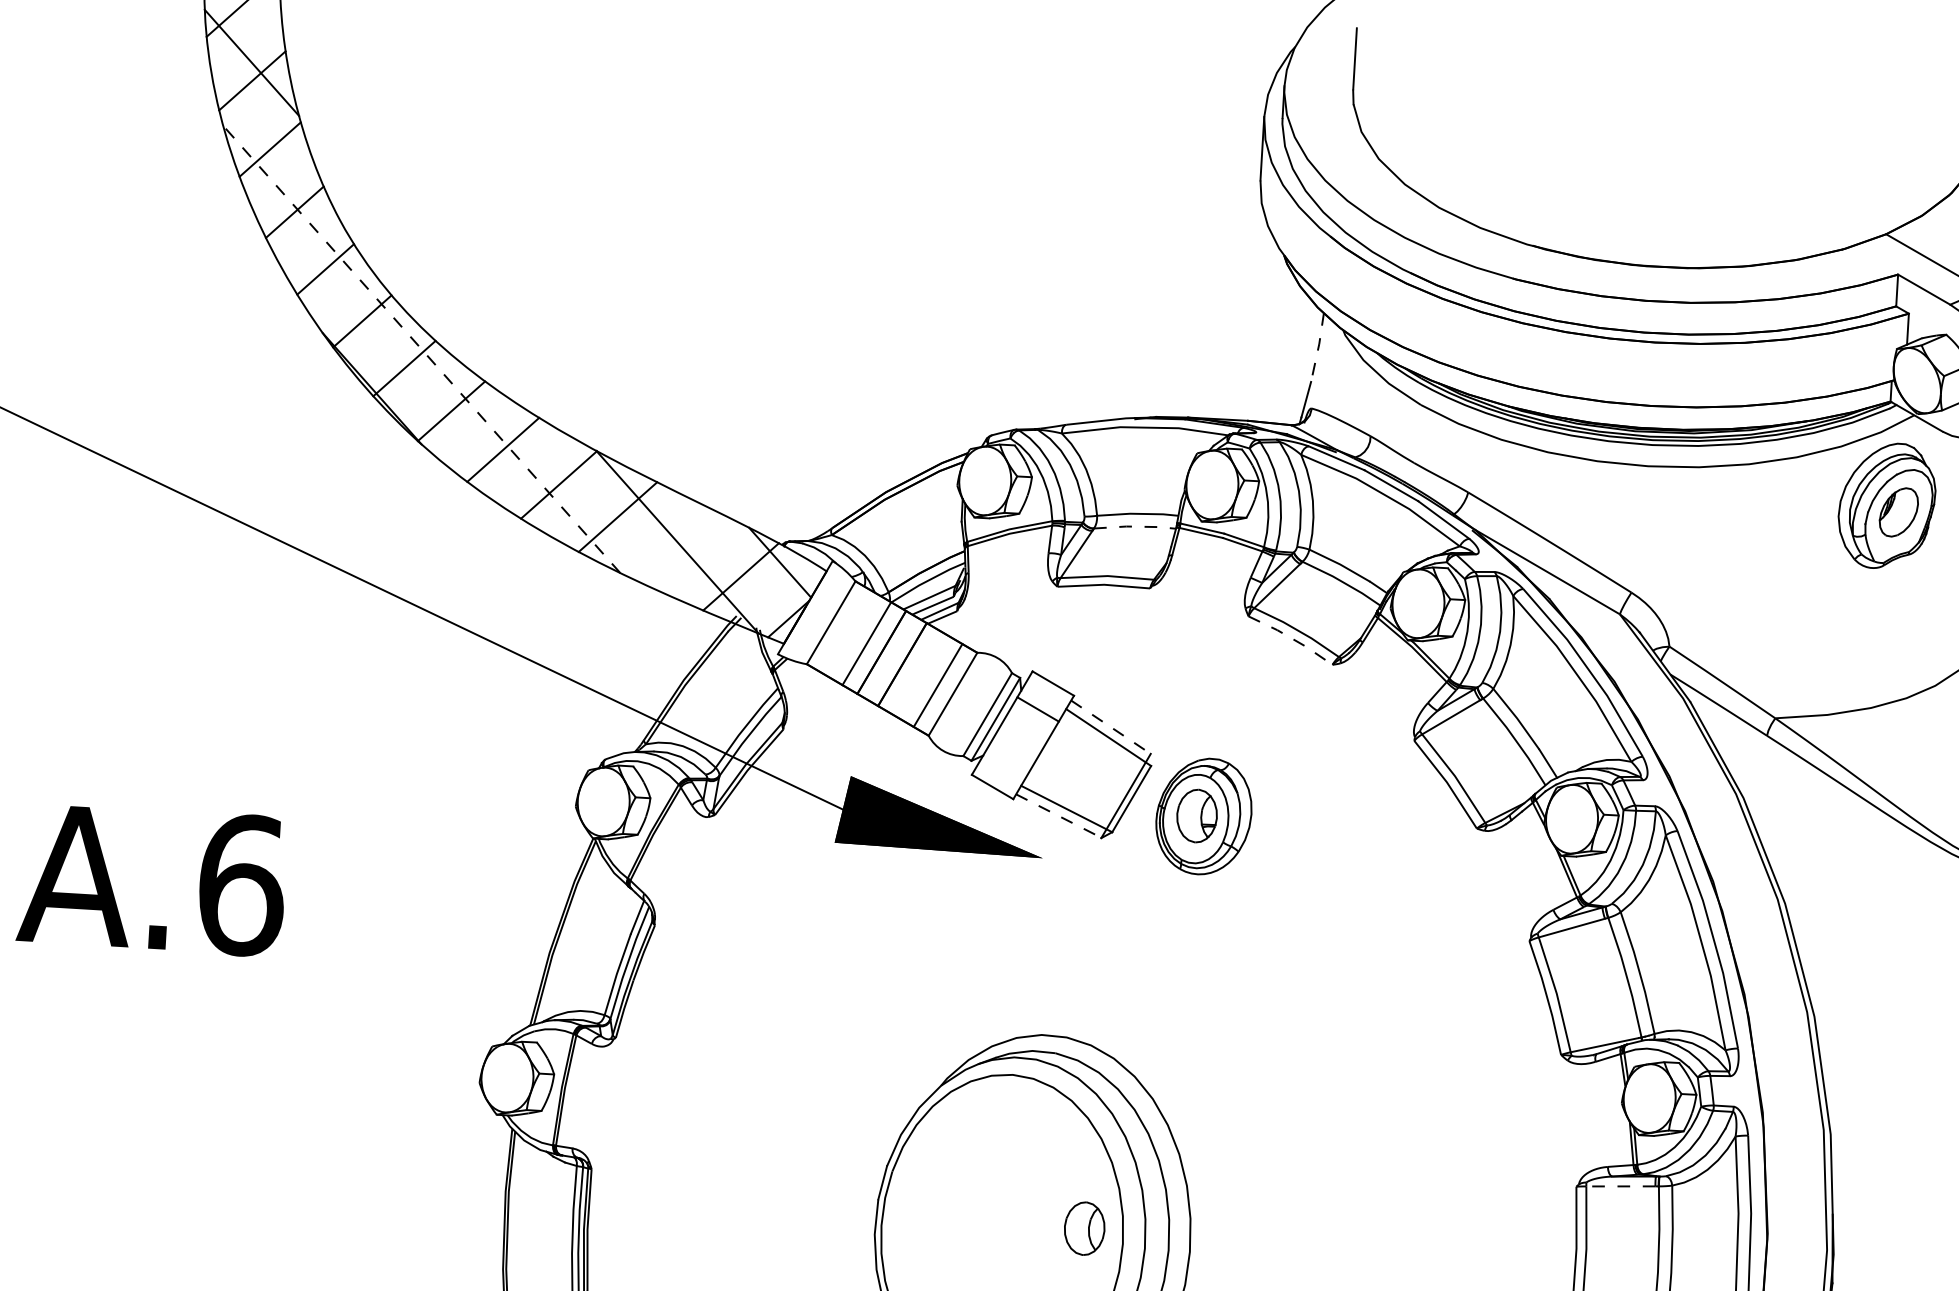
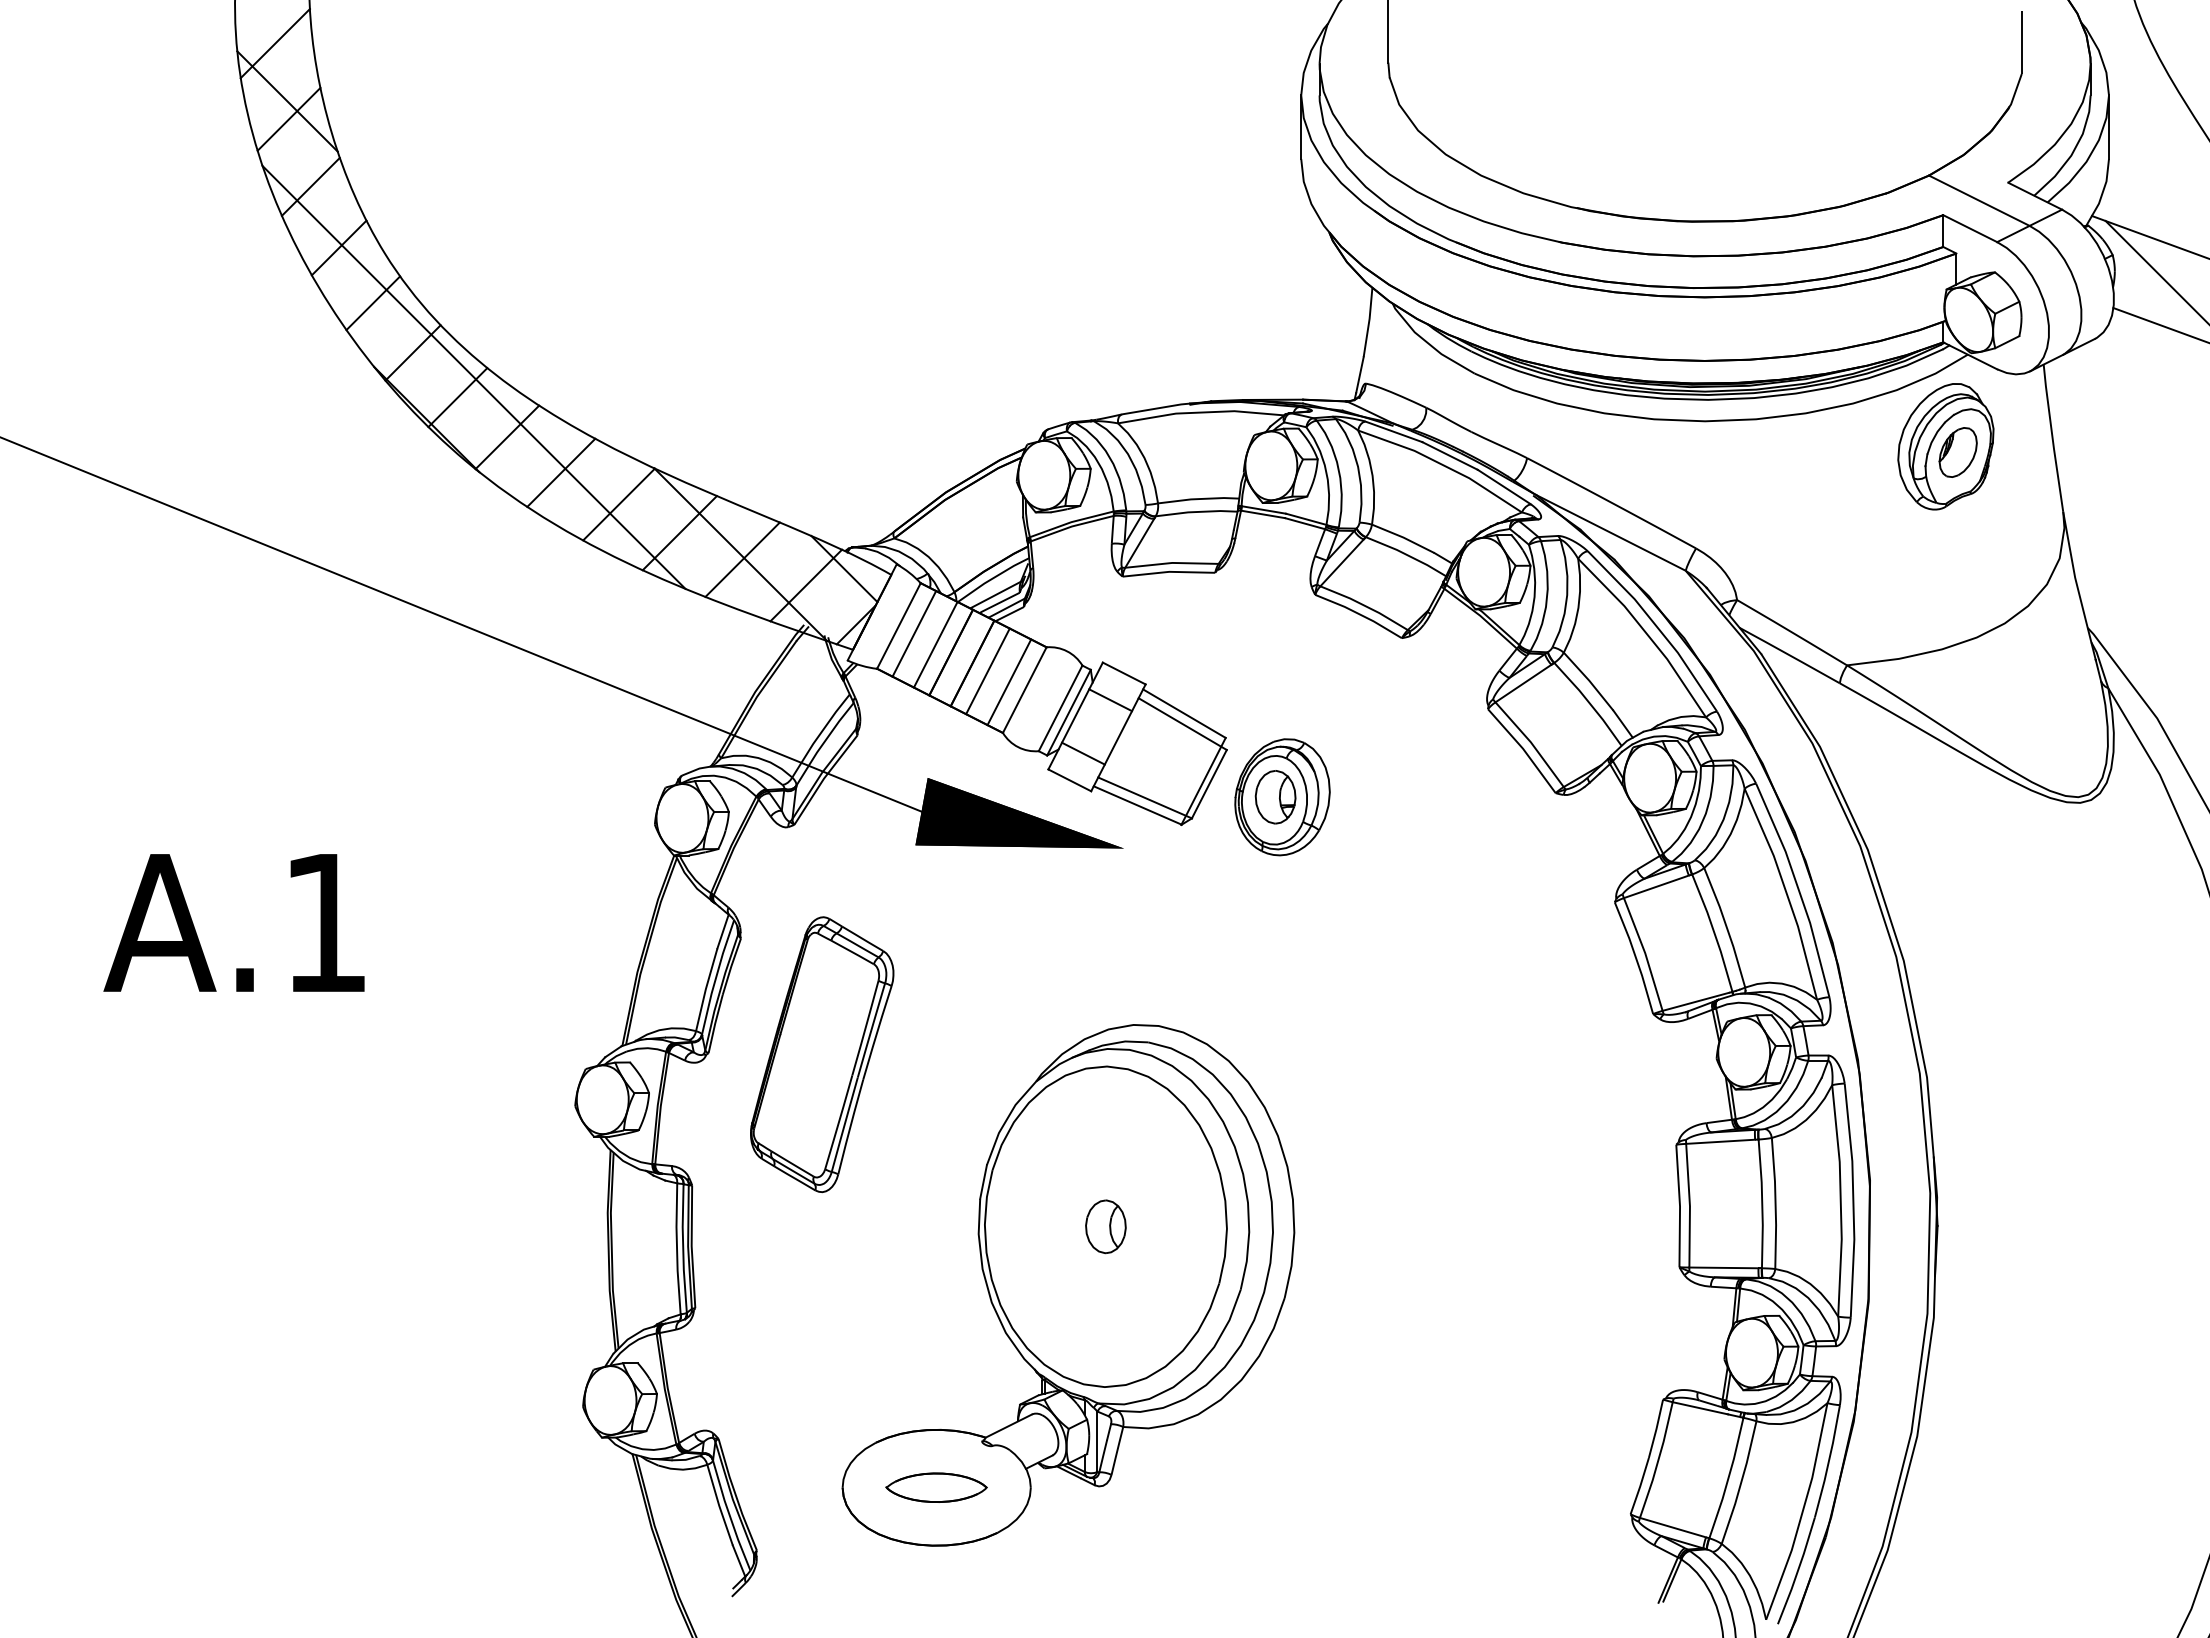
line: (1318, 346) -> (1369, 321), dashed -> solid
line: (421, 348) -> (473, 376), dashed -> solid
line: (1134, 527) -> (1196, 512), dashed -> solid
line: (678, 547) -> (742, 559), added
line: (846, 631) -> (914, 633), added
line: (1291, 638) -> (1359, 614), dashed -> solid
line: (916, 673) -> (987, 671), added
line: (1111, 727) -> (1184, 713), dashed -> solid
line: (1007, 761) -> (1083, 753), added
line: (1058, 816) -> (1137, 805), dashed -> solid
text: (242, 884) -> (326, 922), A.6 -> A.1
part: (729, 1045) -> (822, 1054), added
line: (1620, 1186) -> (1720, 1141), dashed -> solid
part: (1084, 1228) -> (1105, 1226), moved

